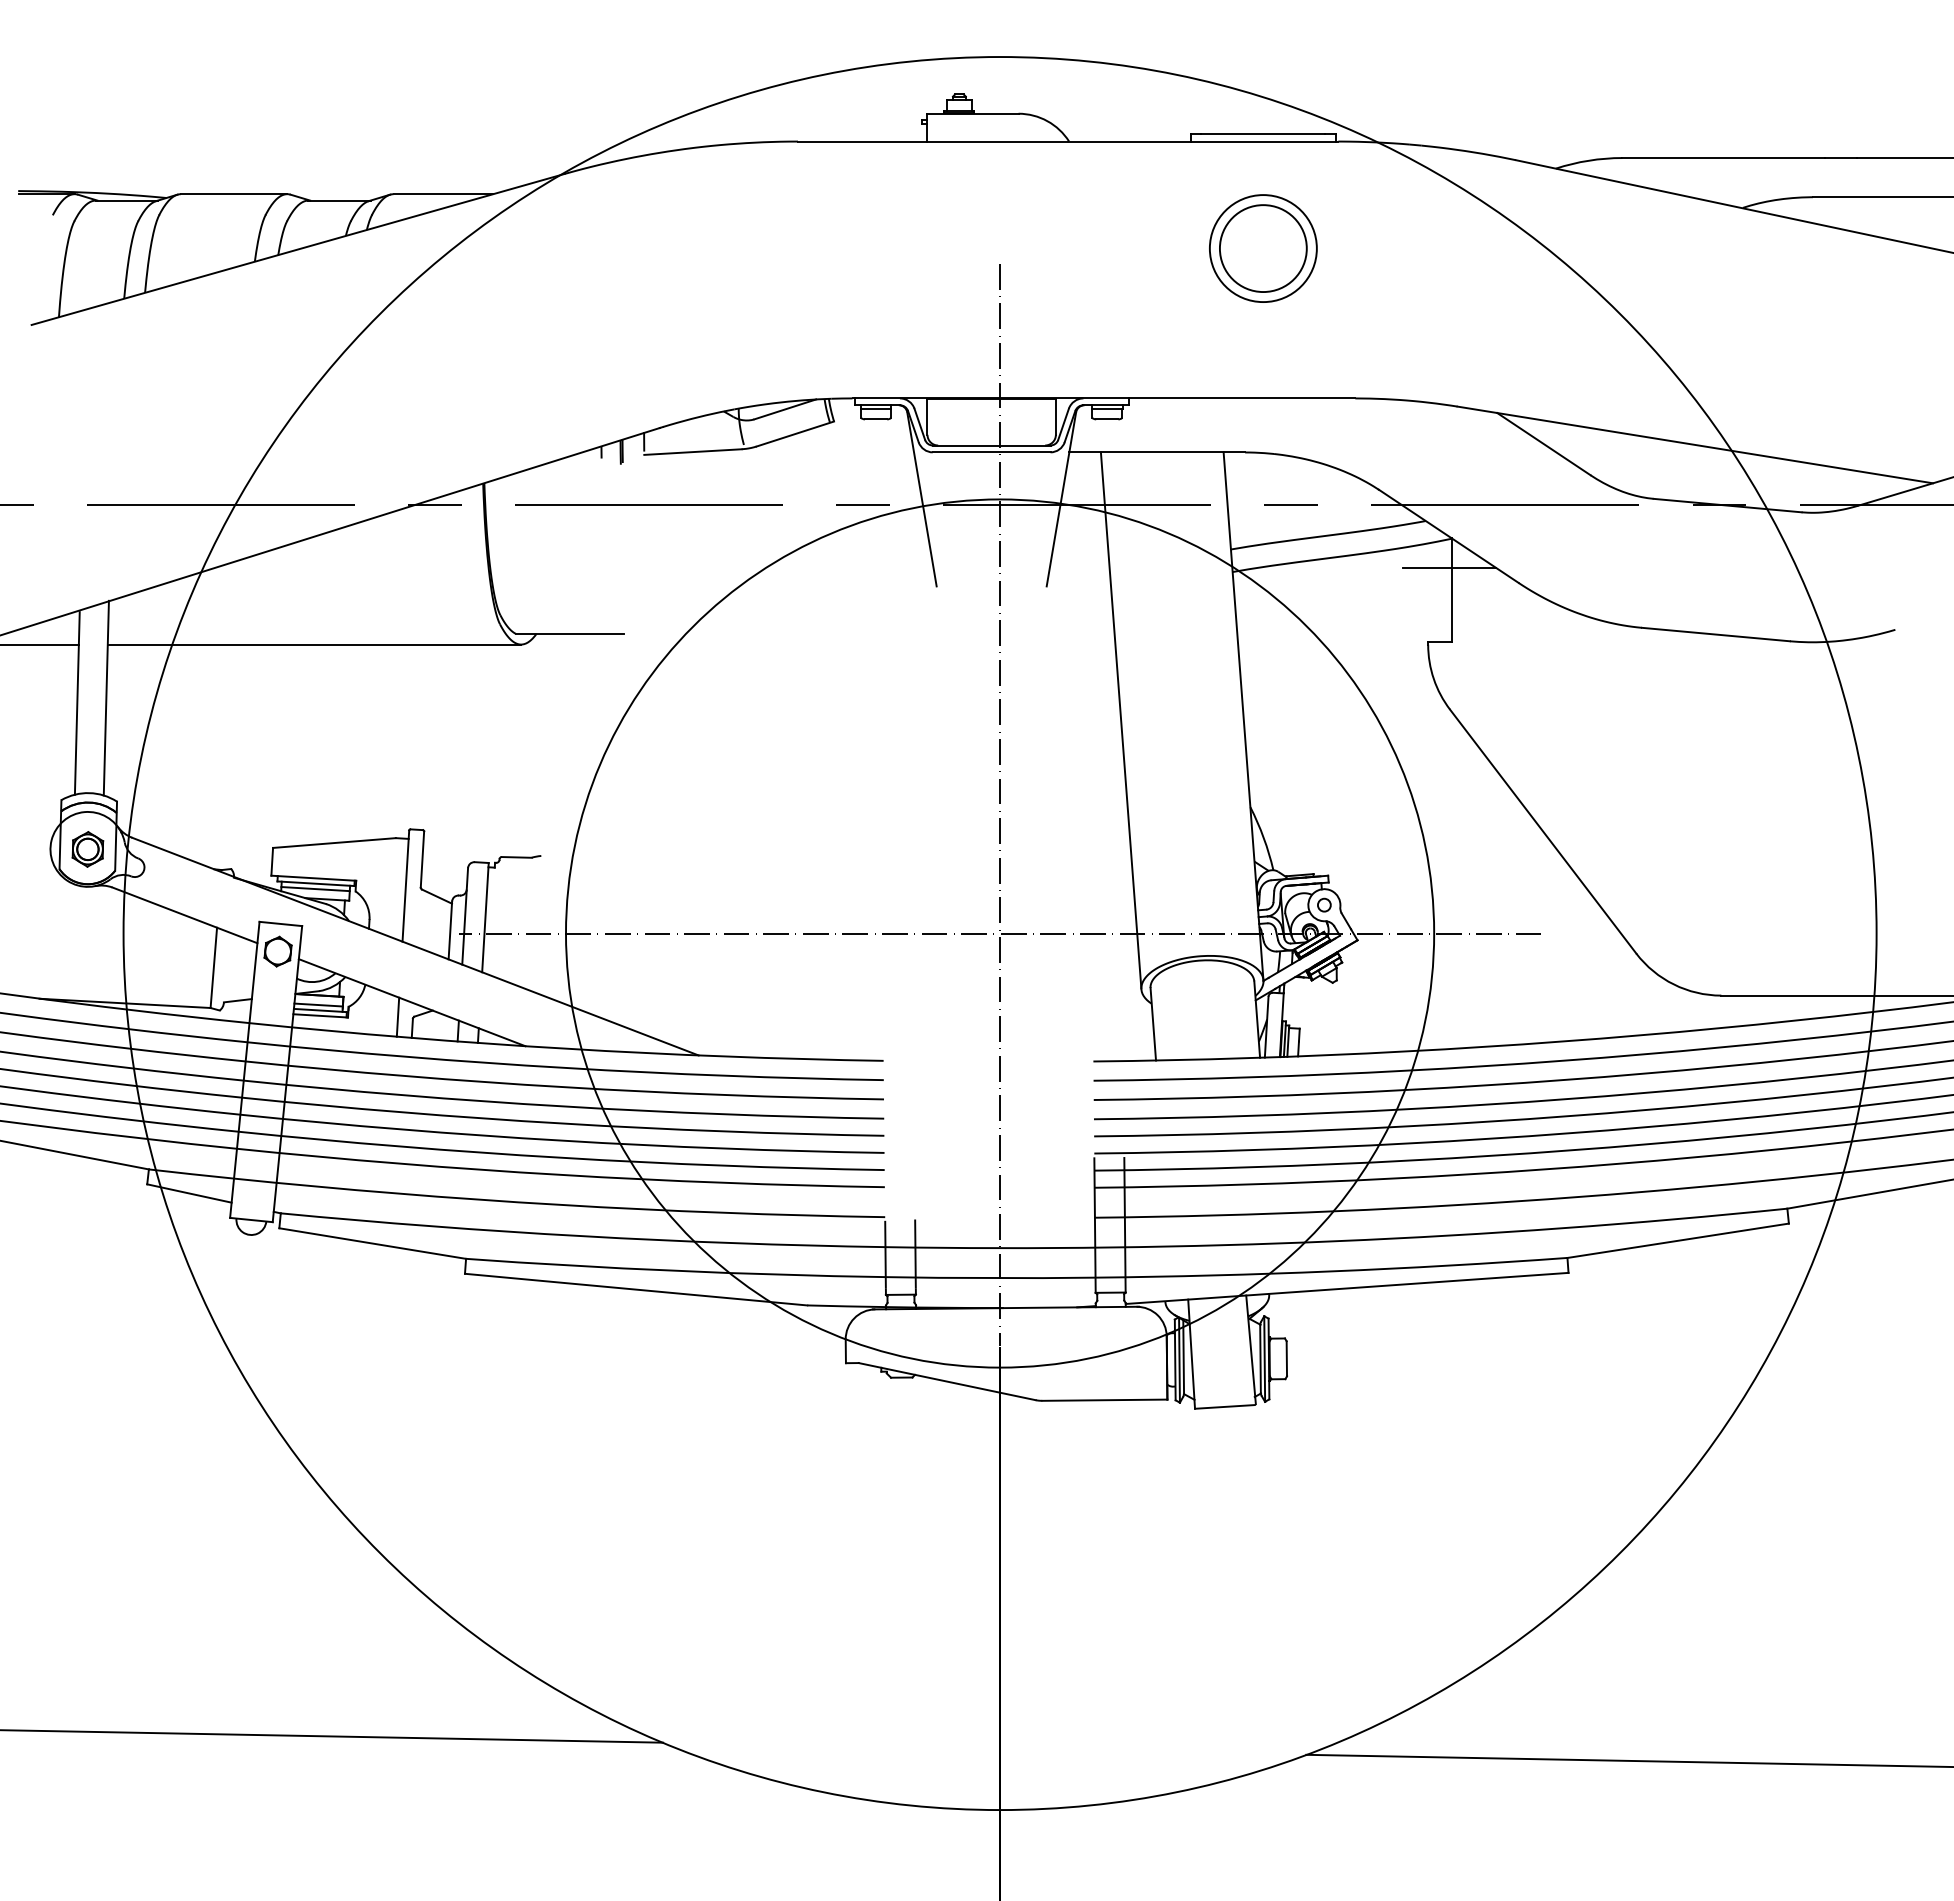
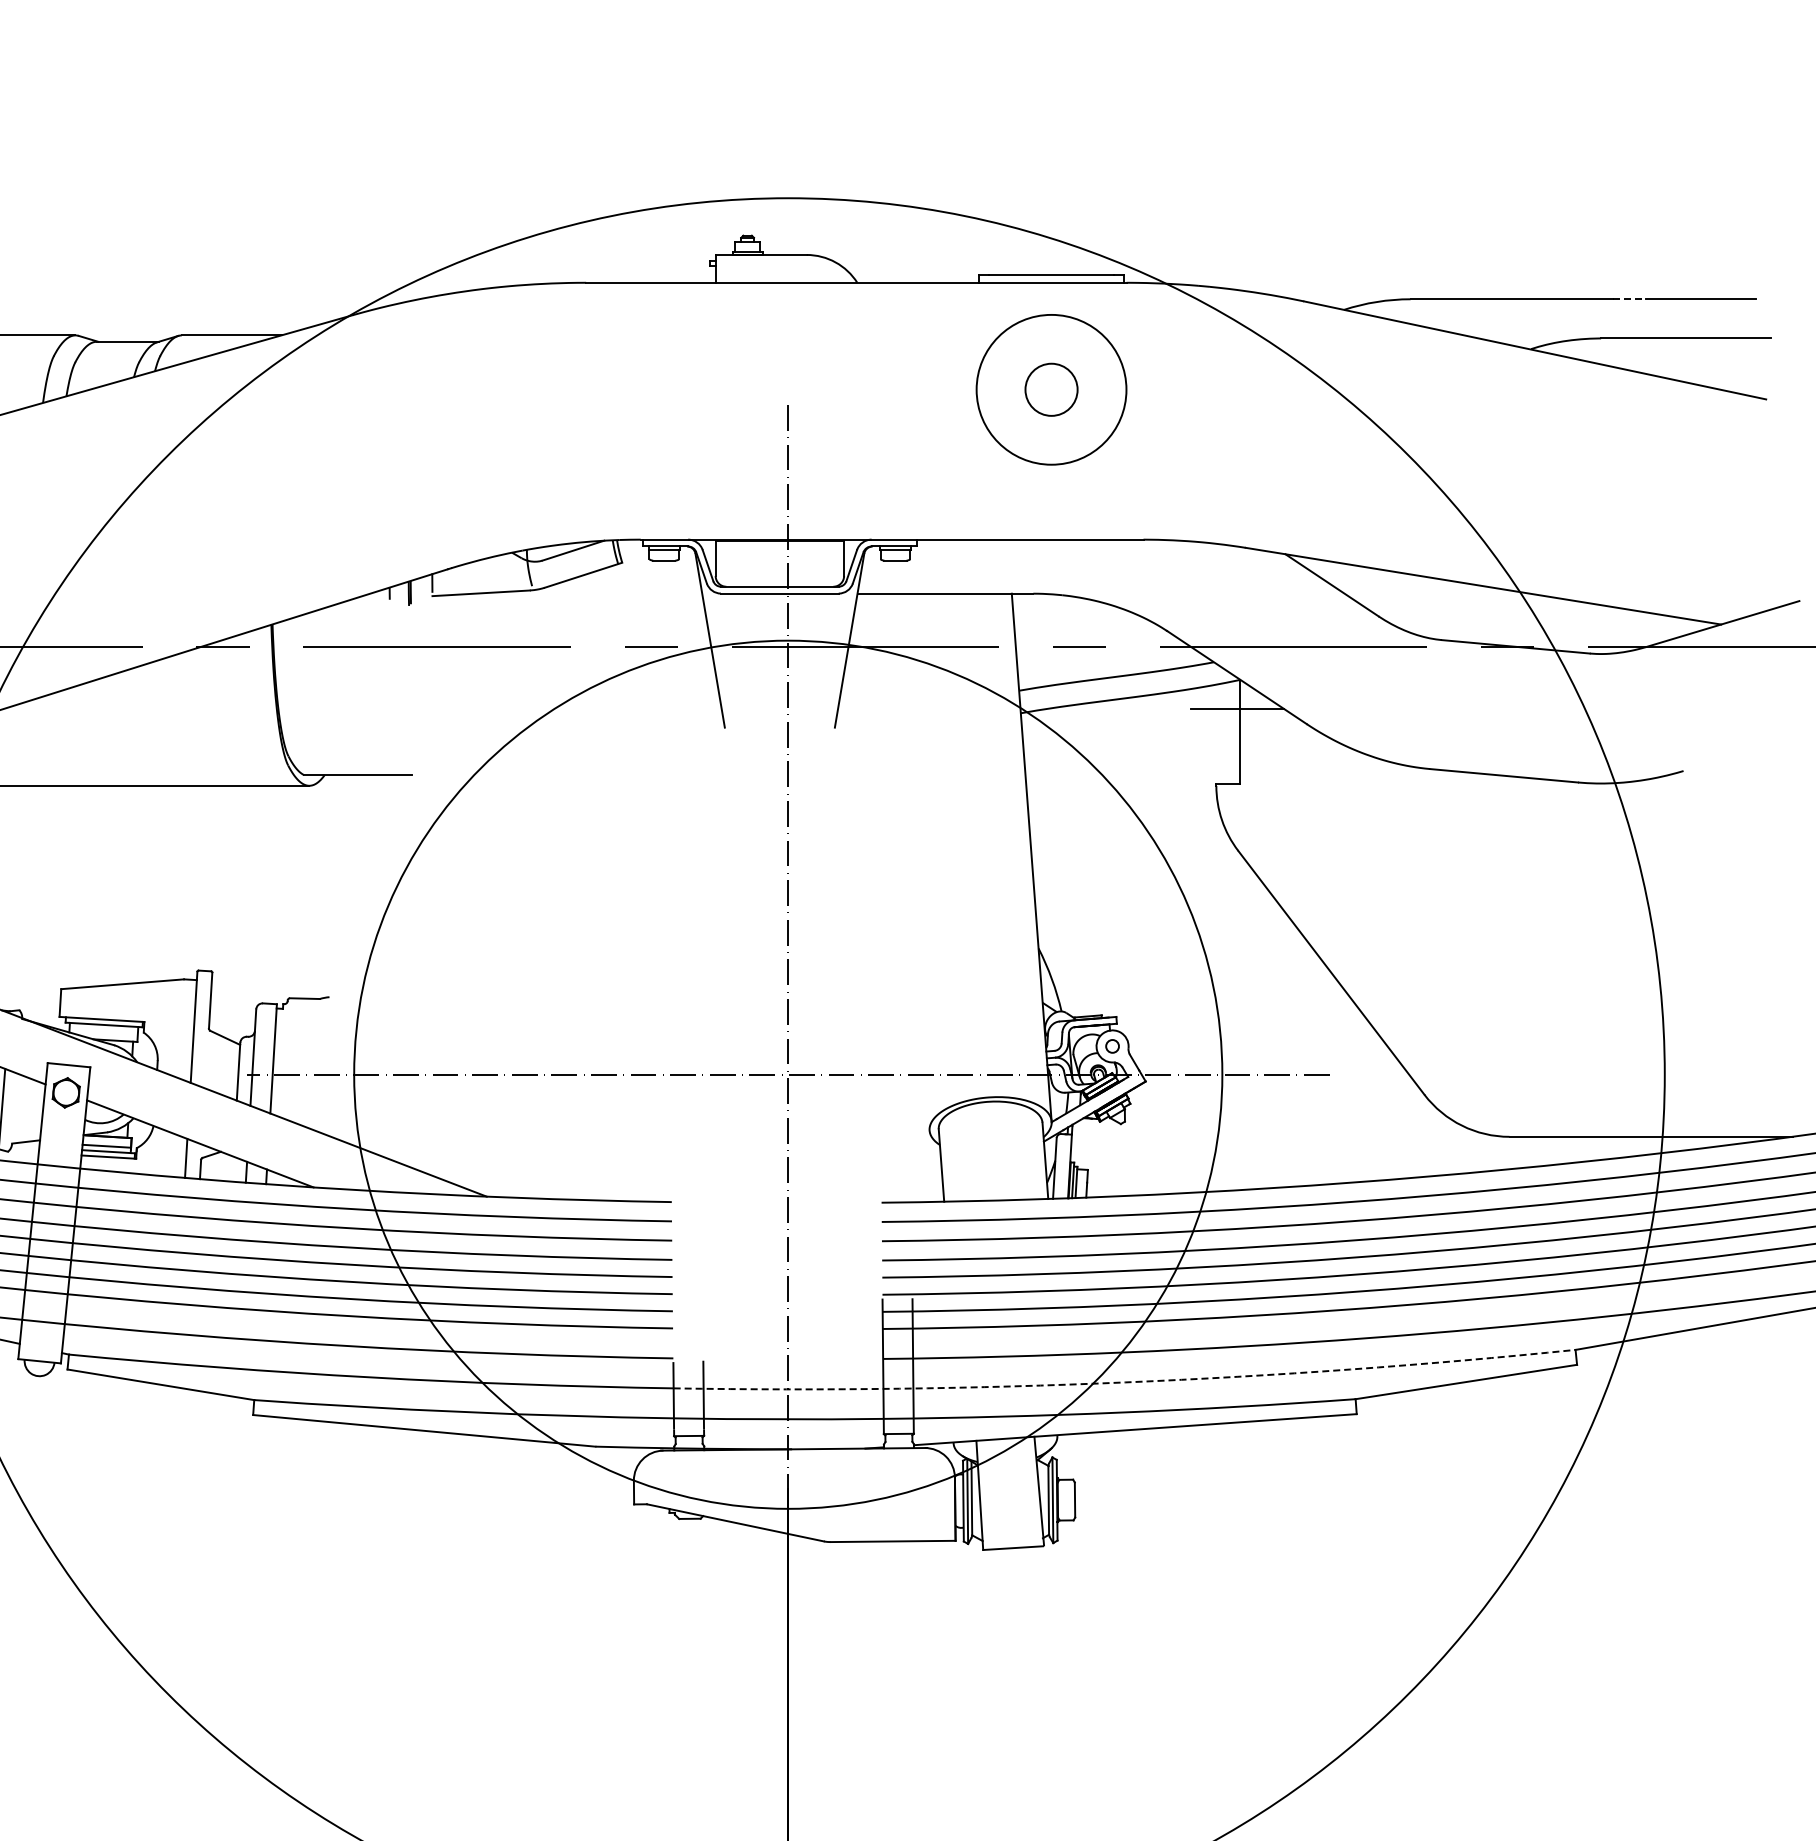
line: (1841, 158) -> (1629, 299), solid -> dashed
circle: (1262, 248) -> (1050, 389), size x0.6
circle: (1262, 248) -> (1050, 389), size x1.4
line: (1120, 720) -> (908, 861), removed
line: (315, 889) -> (103, 1030), removed
arc: (1336, 1241) -> (1124, 1382), solid -> dashed

